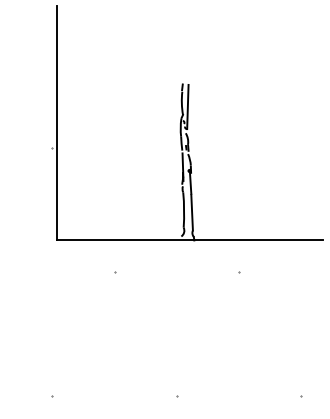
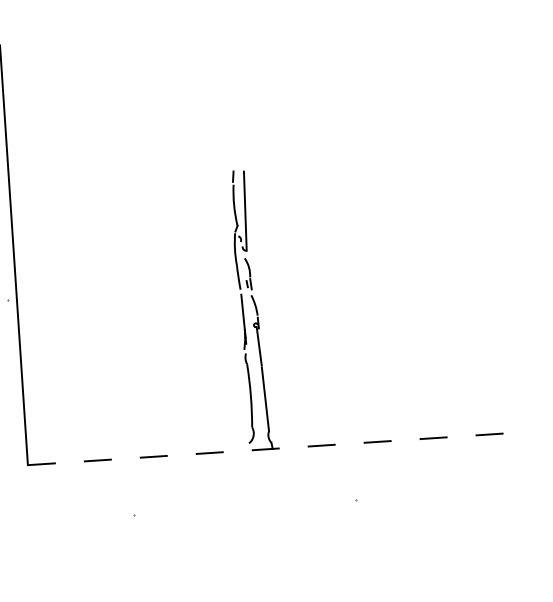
line: (189, 240) -> (264, 449), solid -> dashed

